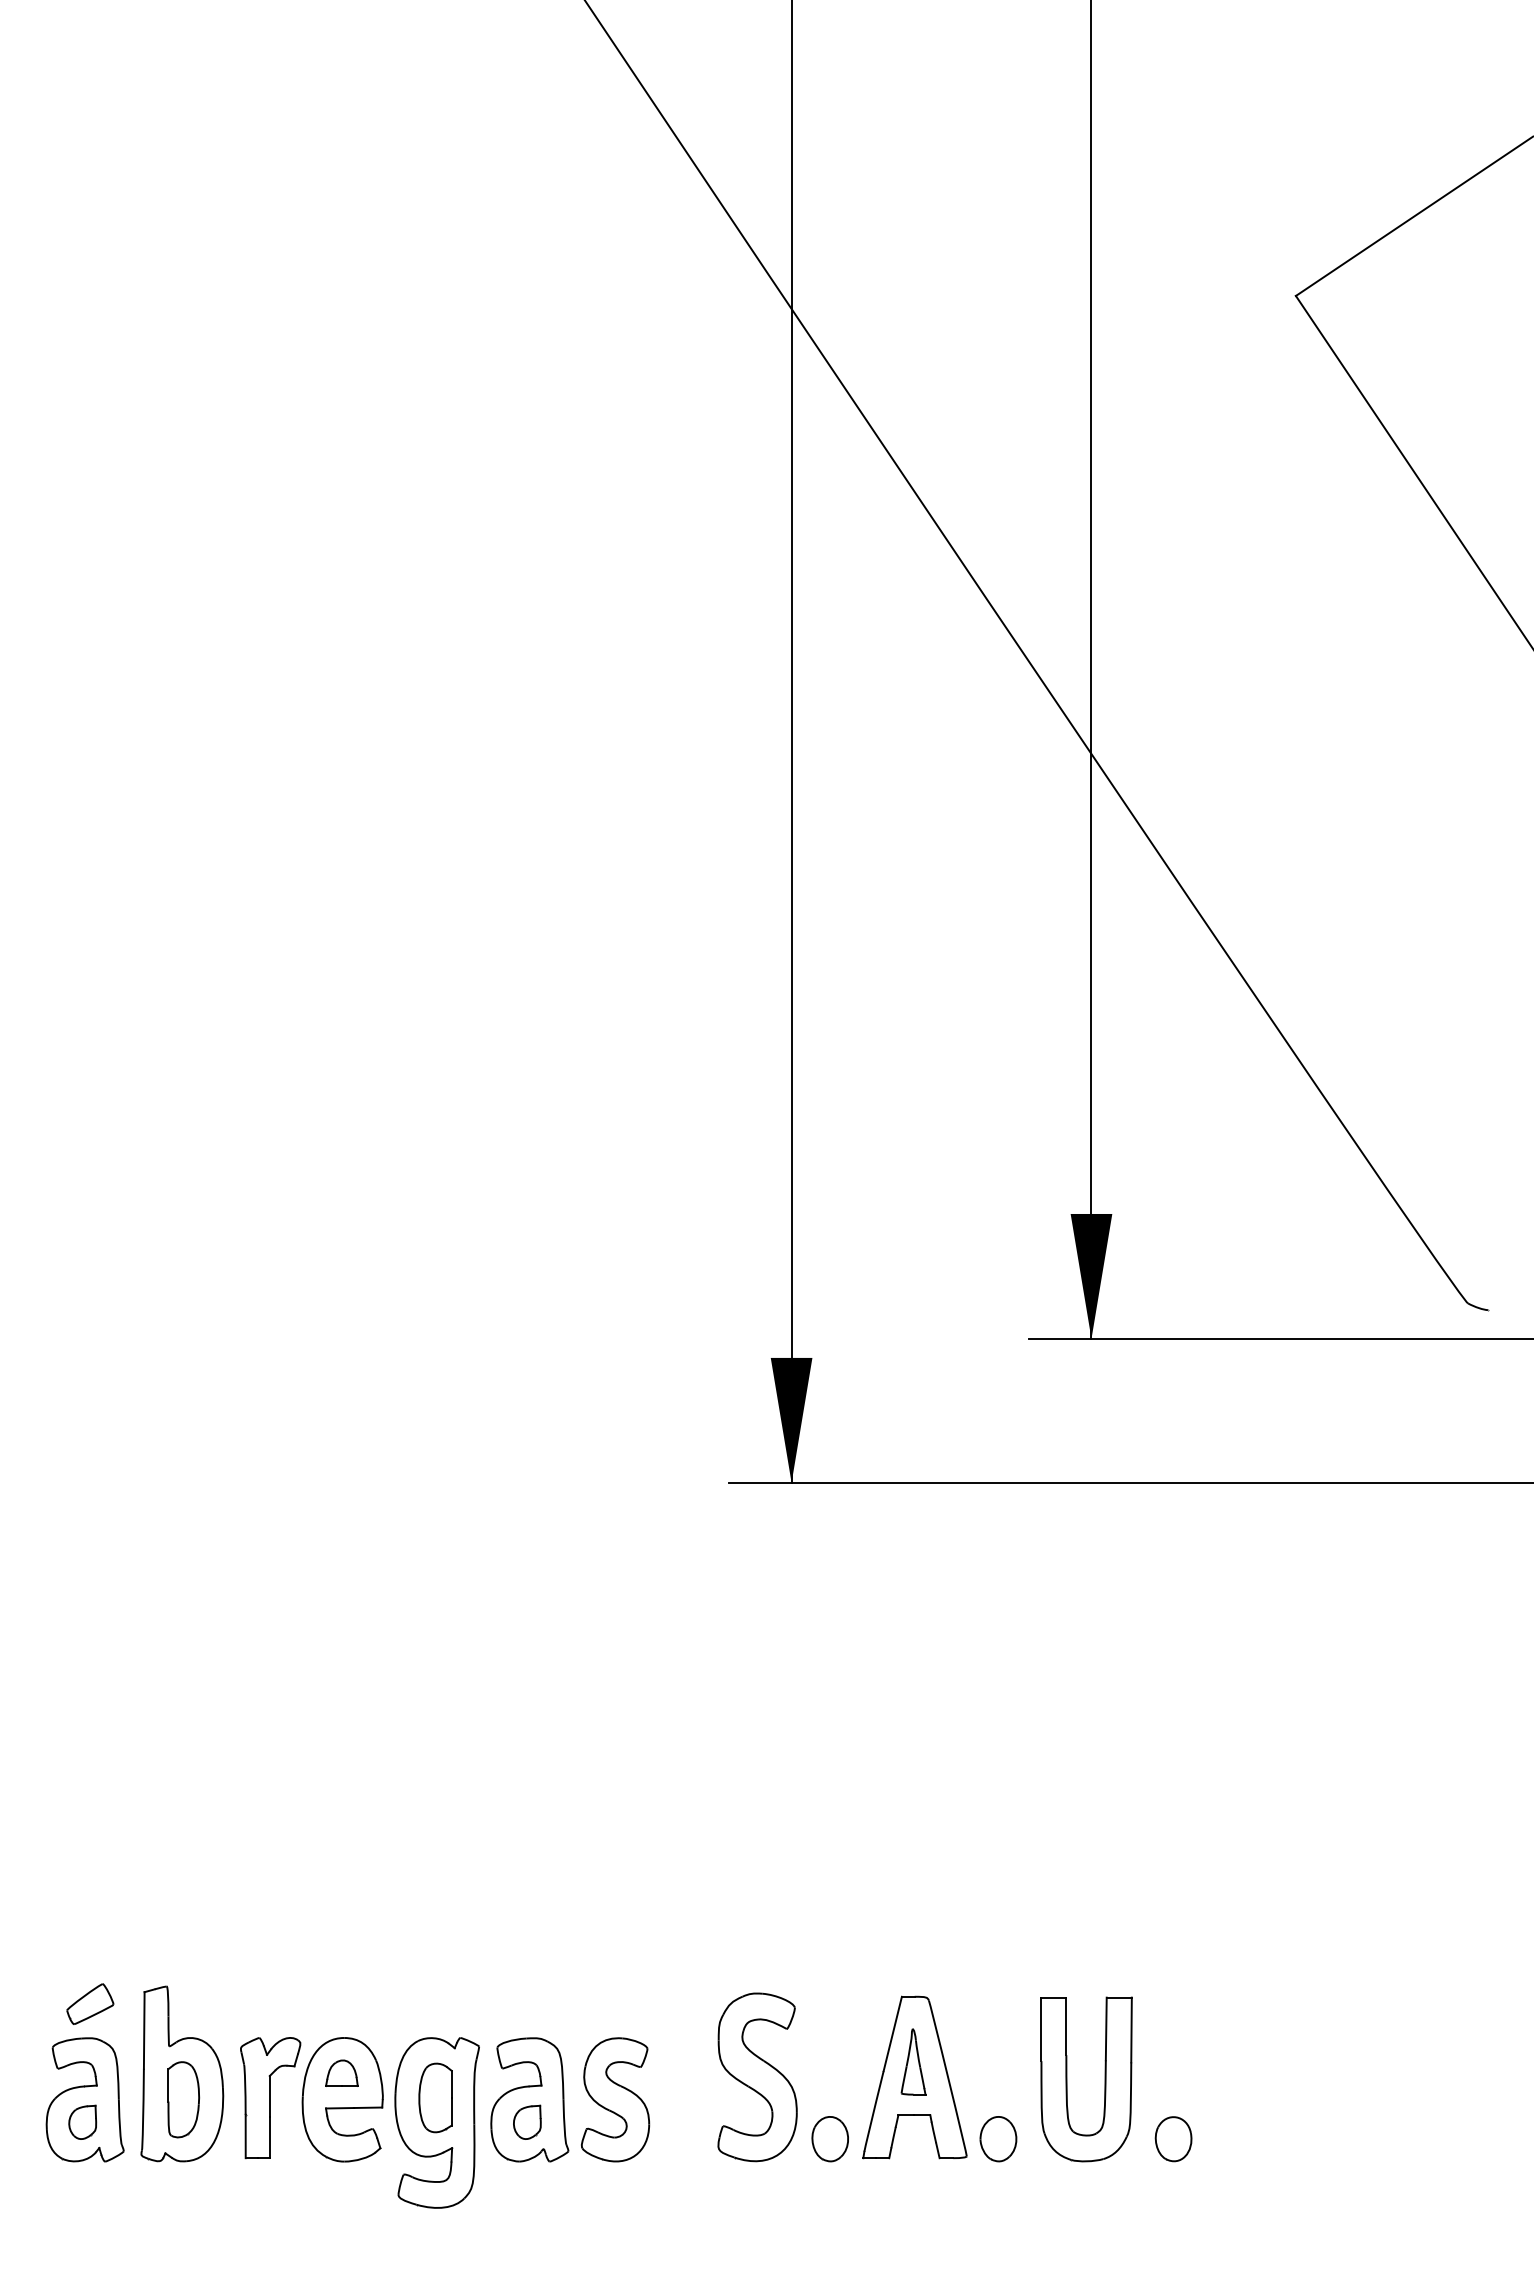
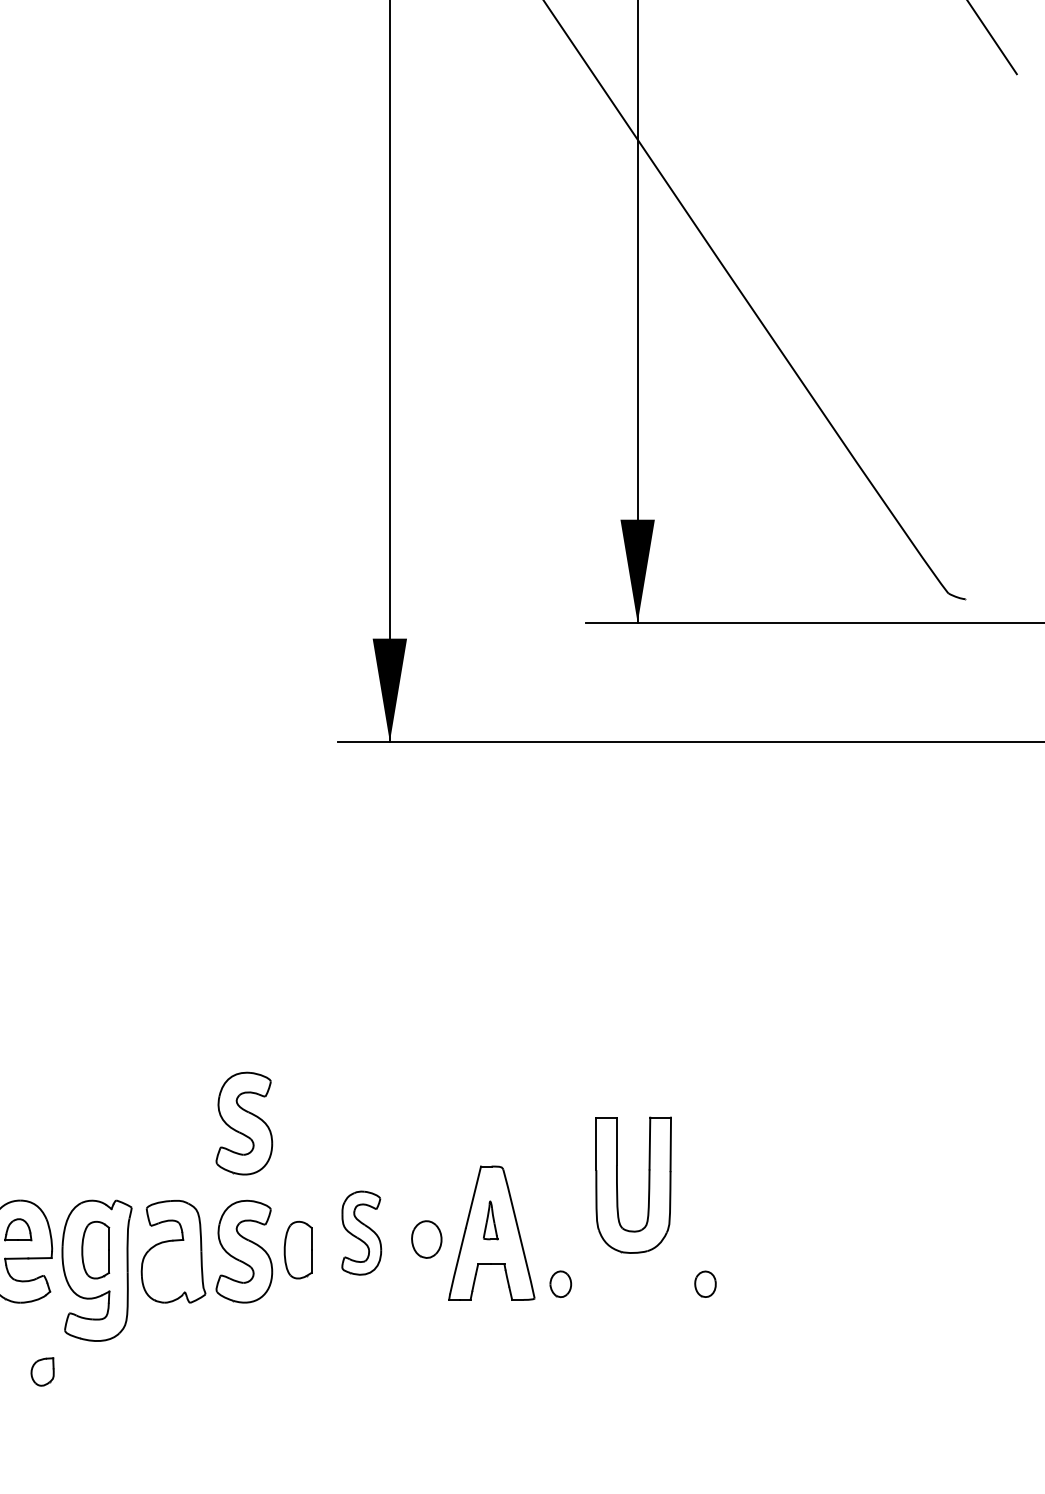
part: (615, 1944) -> (244, 1123), added
part: (913, 2061) -> (490, 1220), size x0.7
part: (757, 2077) -> (361, 1233), size x0.6
part: (1104, 2079) -> (648, 1185), moved
part: (680, 2097) -> (298, 1249), added
part: (527, 2121) -> (42, 1371), moved
part: (829, 2139) -> (426, 1239), moved
part: (998, 2139) -> (560, 1284), size x0.7
part: (1173, 2139) -> (705, 1284), size x0.7

